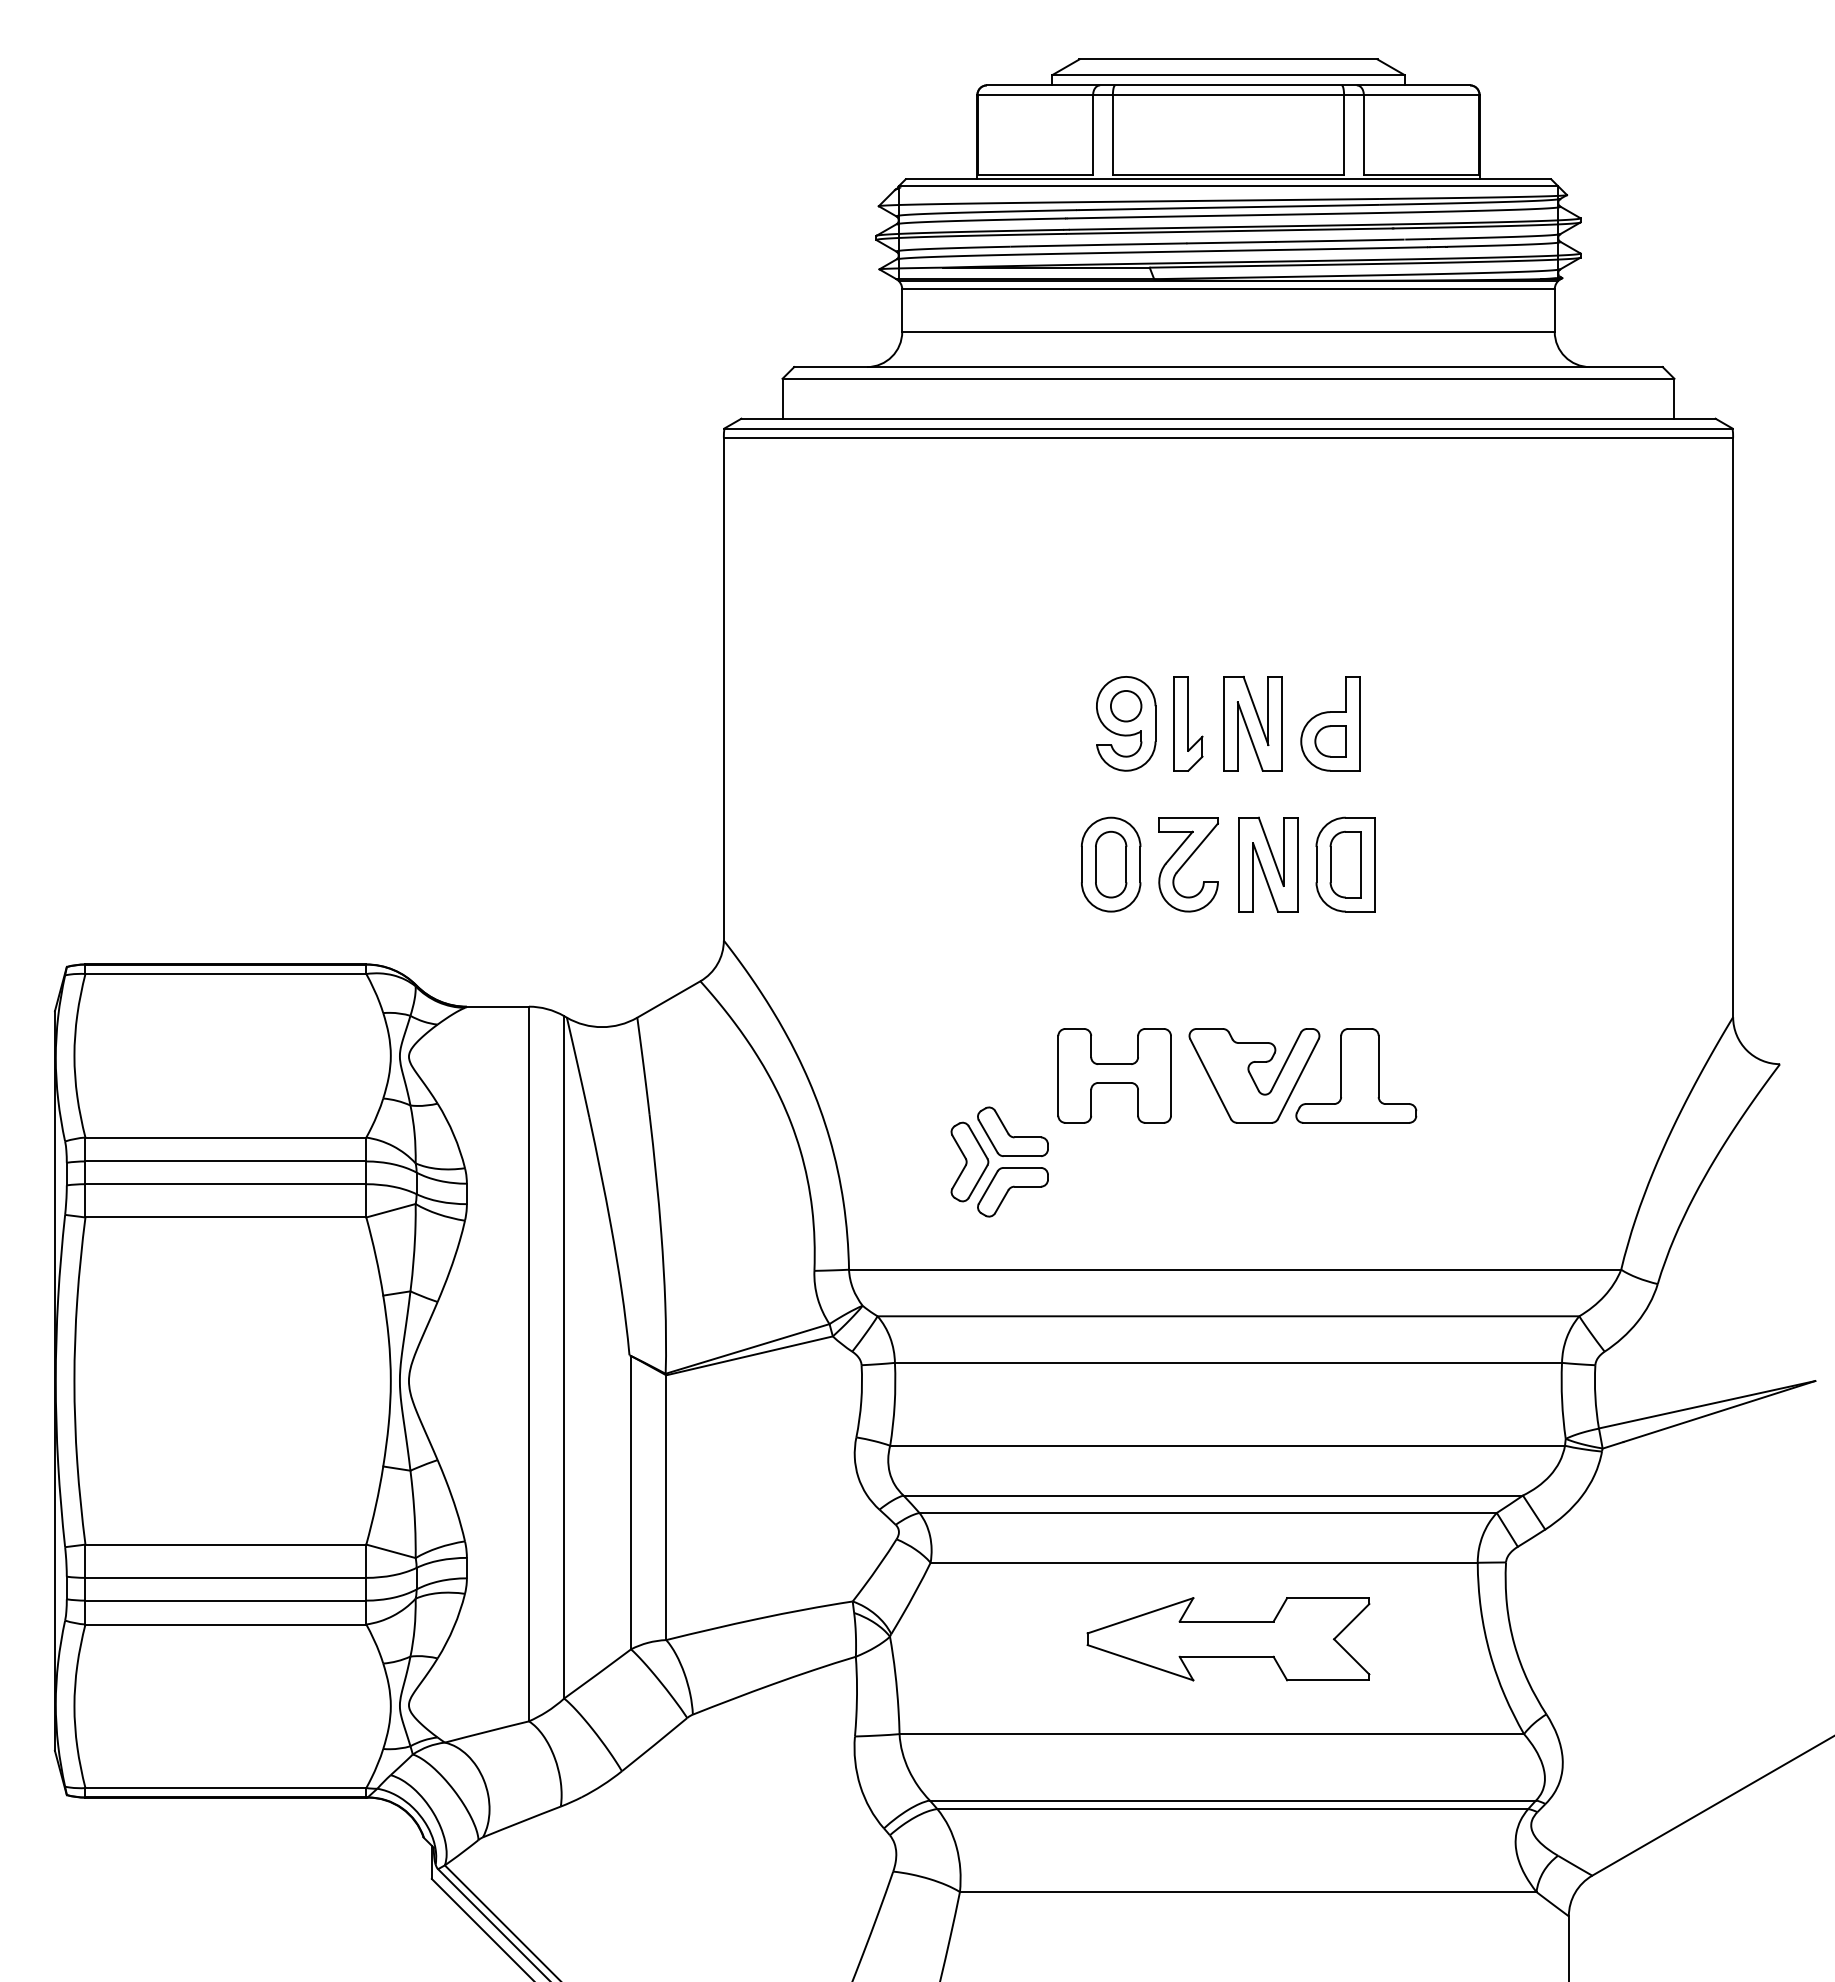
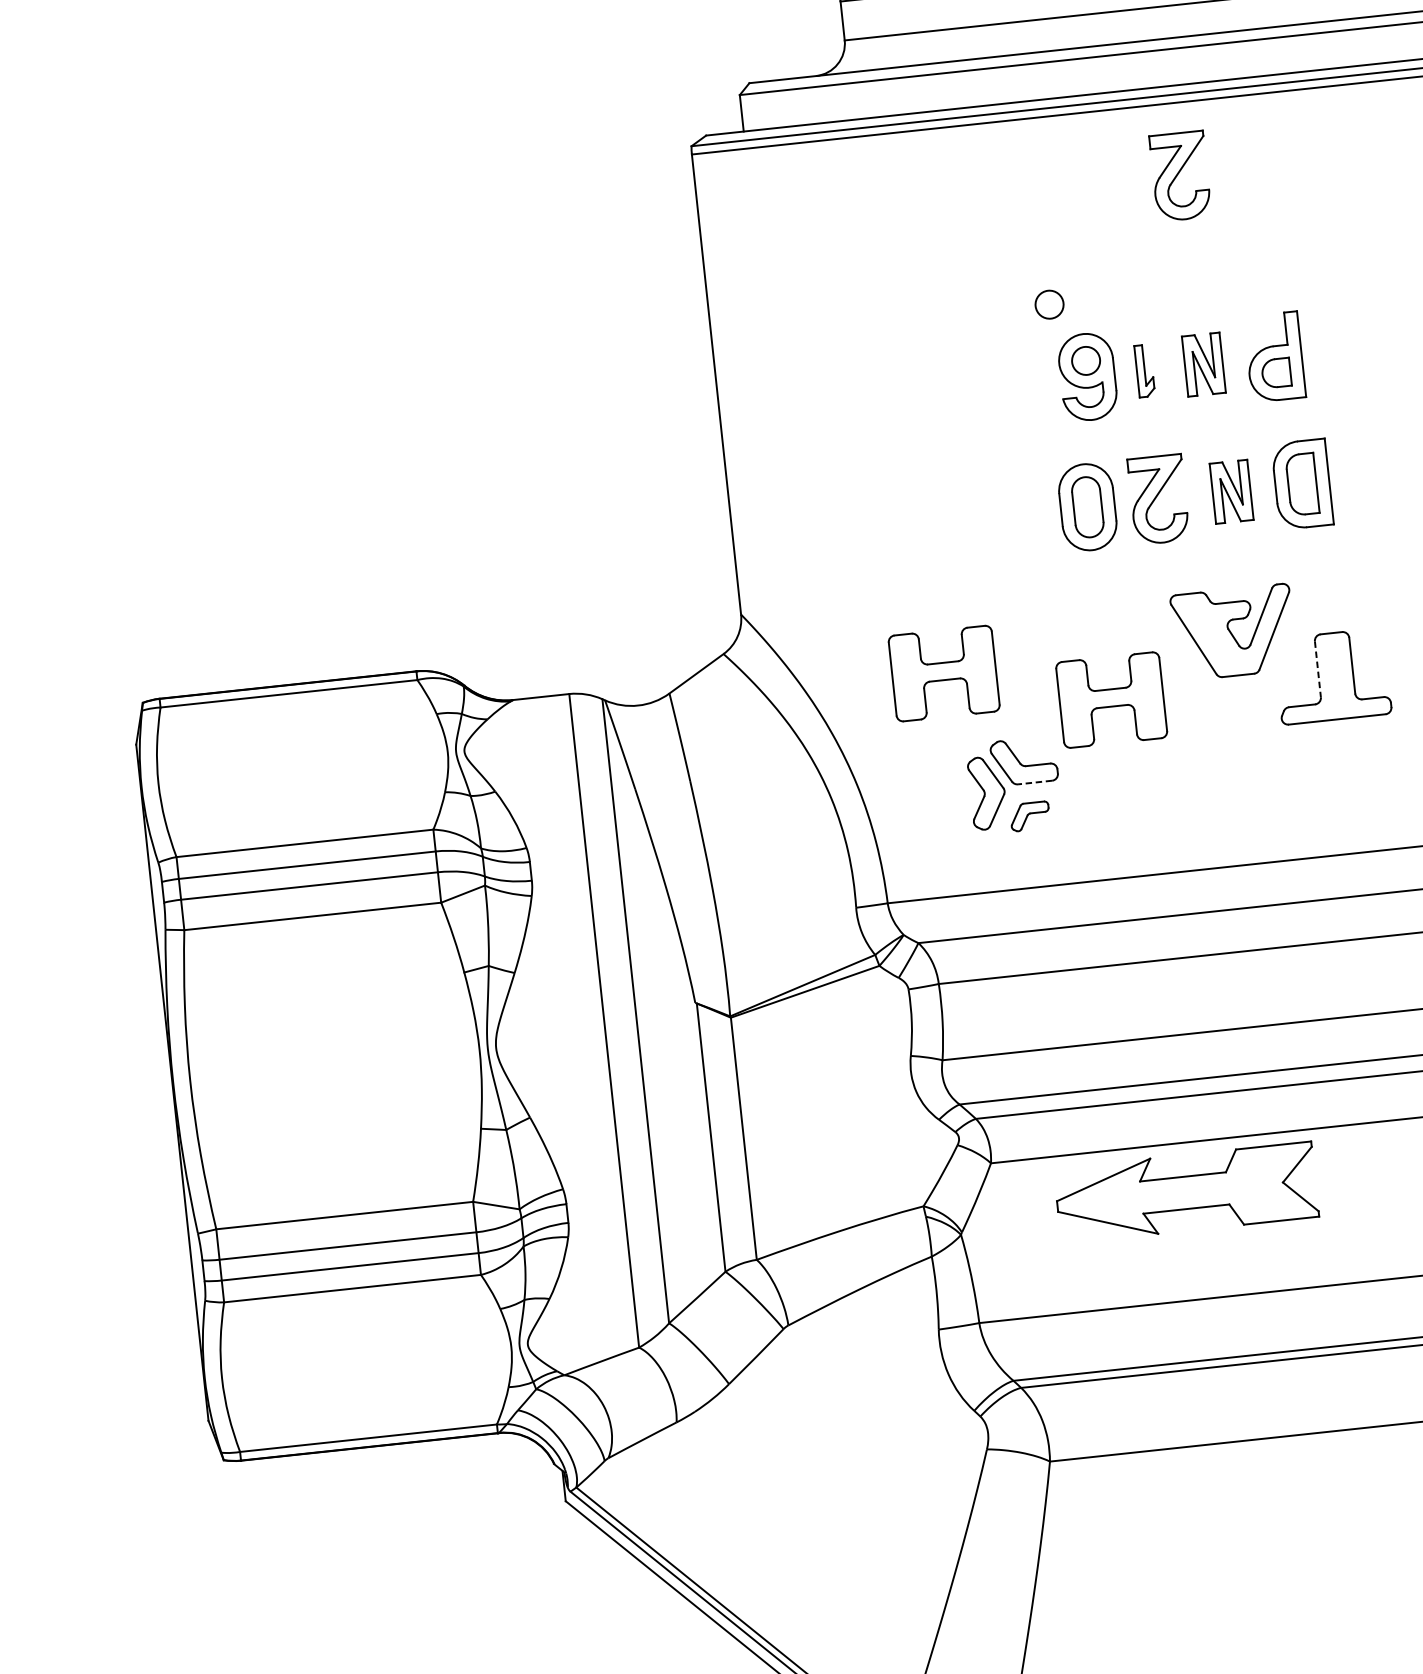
part: (1249, 517) -> (1180, 176), added
circle: (1093, 641) -> (1049, 304), added
part: (1188, 723) -> (1144, 370), size x0.6
part: (1252, 723) -> (1203, 364), size x0.7
part: (1268, 864) -> (1231, 491), size x0.7
part: (936, 1027) -> (944, 673), added
line: (1341, 1066) -> (1318, 669), solid -> dashed
part: (1254, 1075) -> (1233, 632), moved
line: (1022, 1156) -> (1035, 782), solid -> dashed
part: (1012, 1192) -> (1029, 816), size x0.6
part: (1228, 1639) -> (1186, 1193), moved

